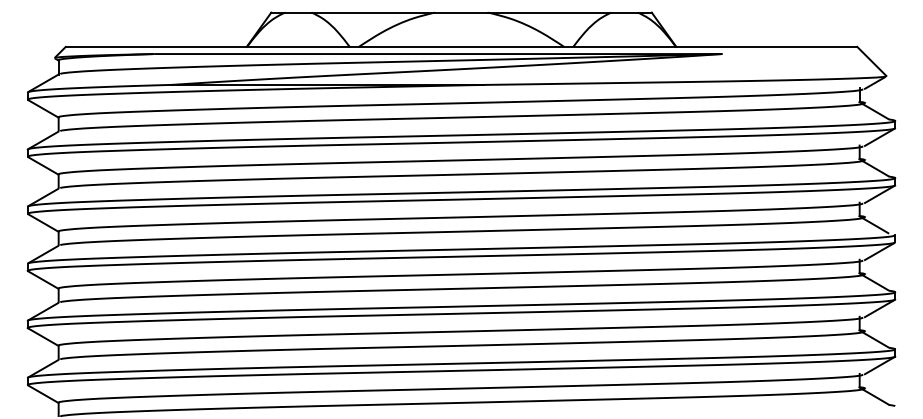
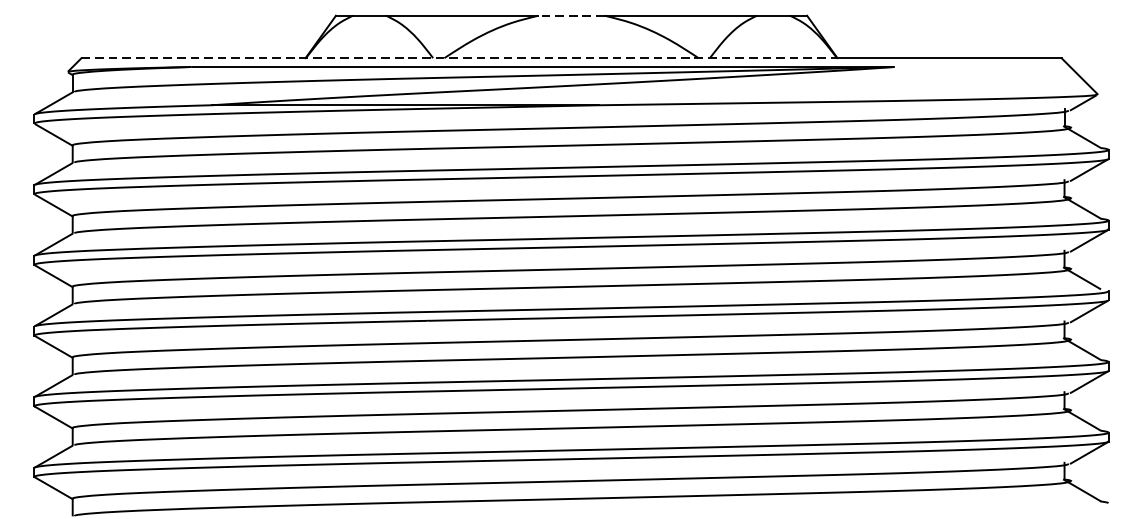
line: (461, 12) -> (571, 15), solid -> dashed
line: (370, 46) -> (458, 57), solid -> dashed

